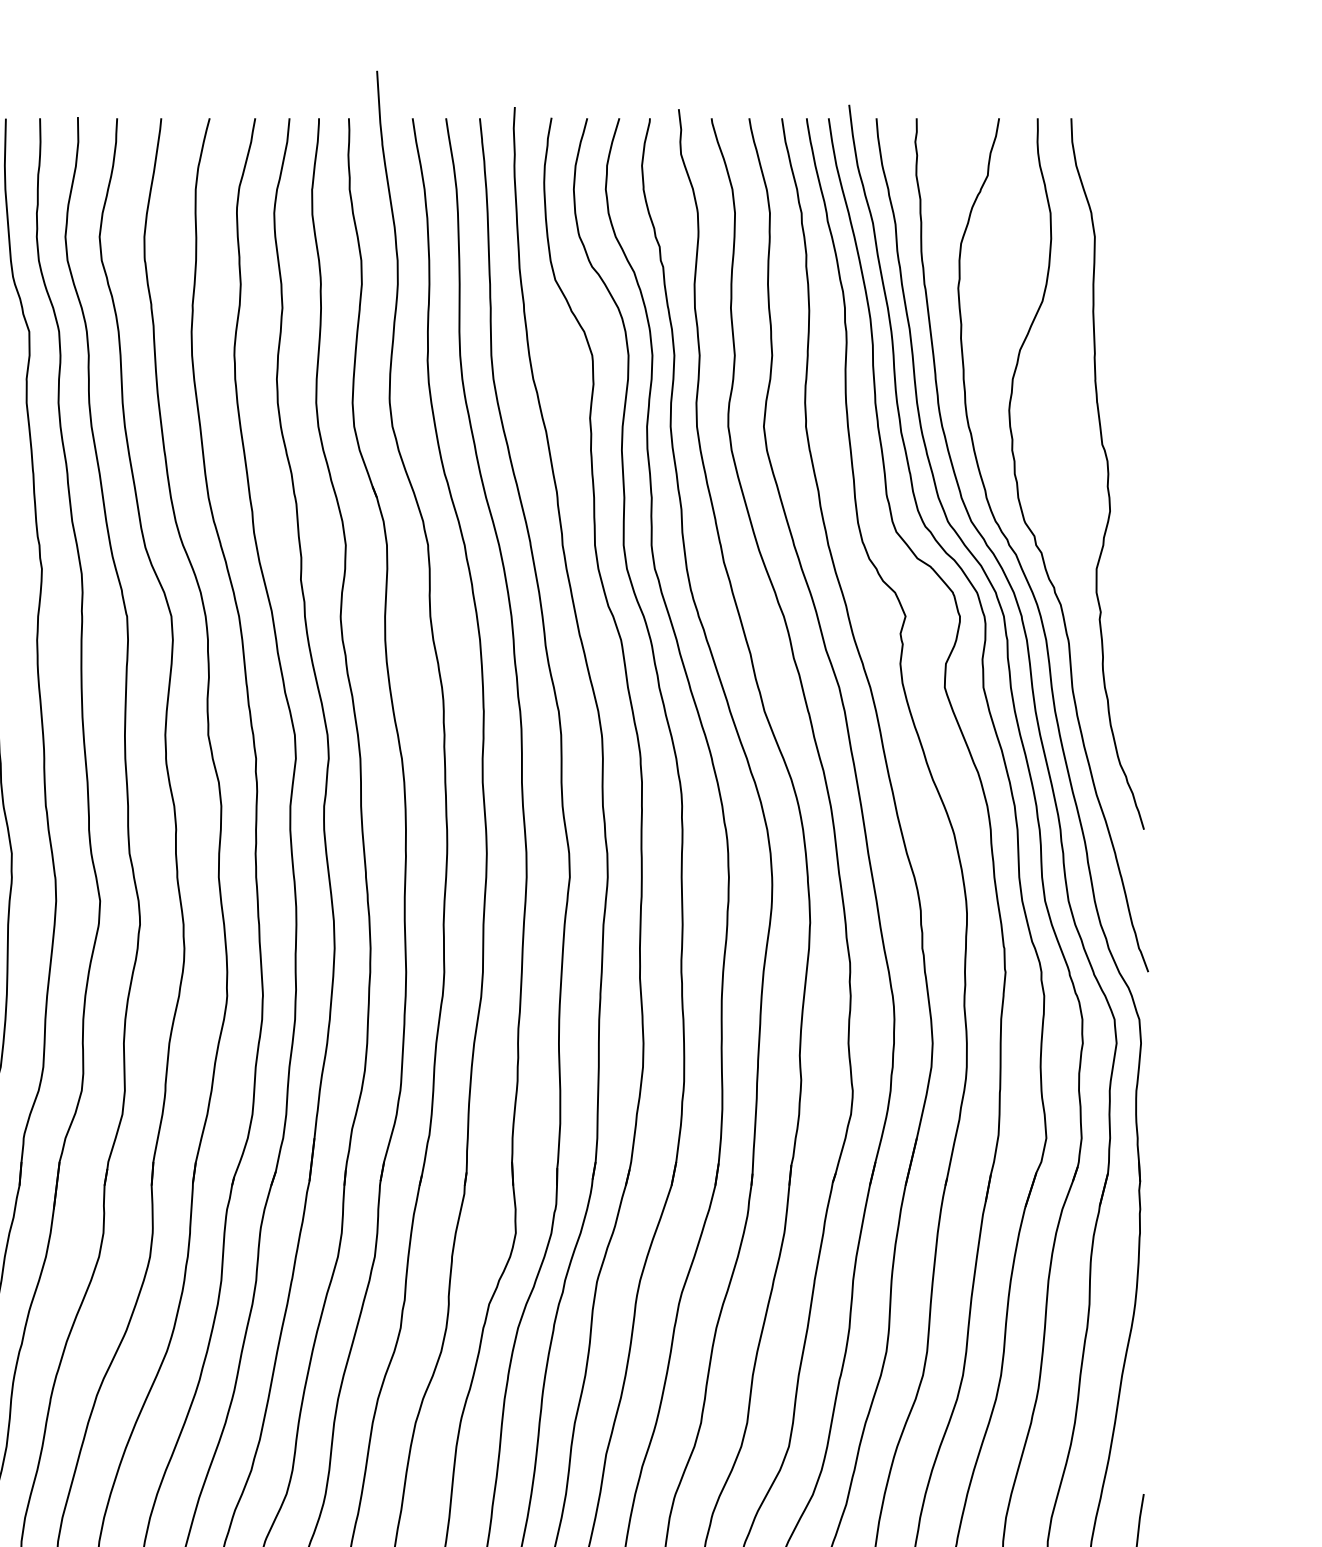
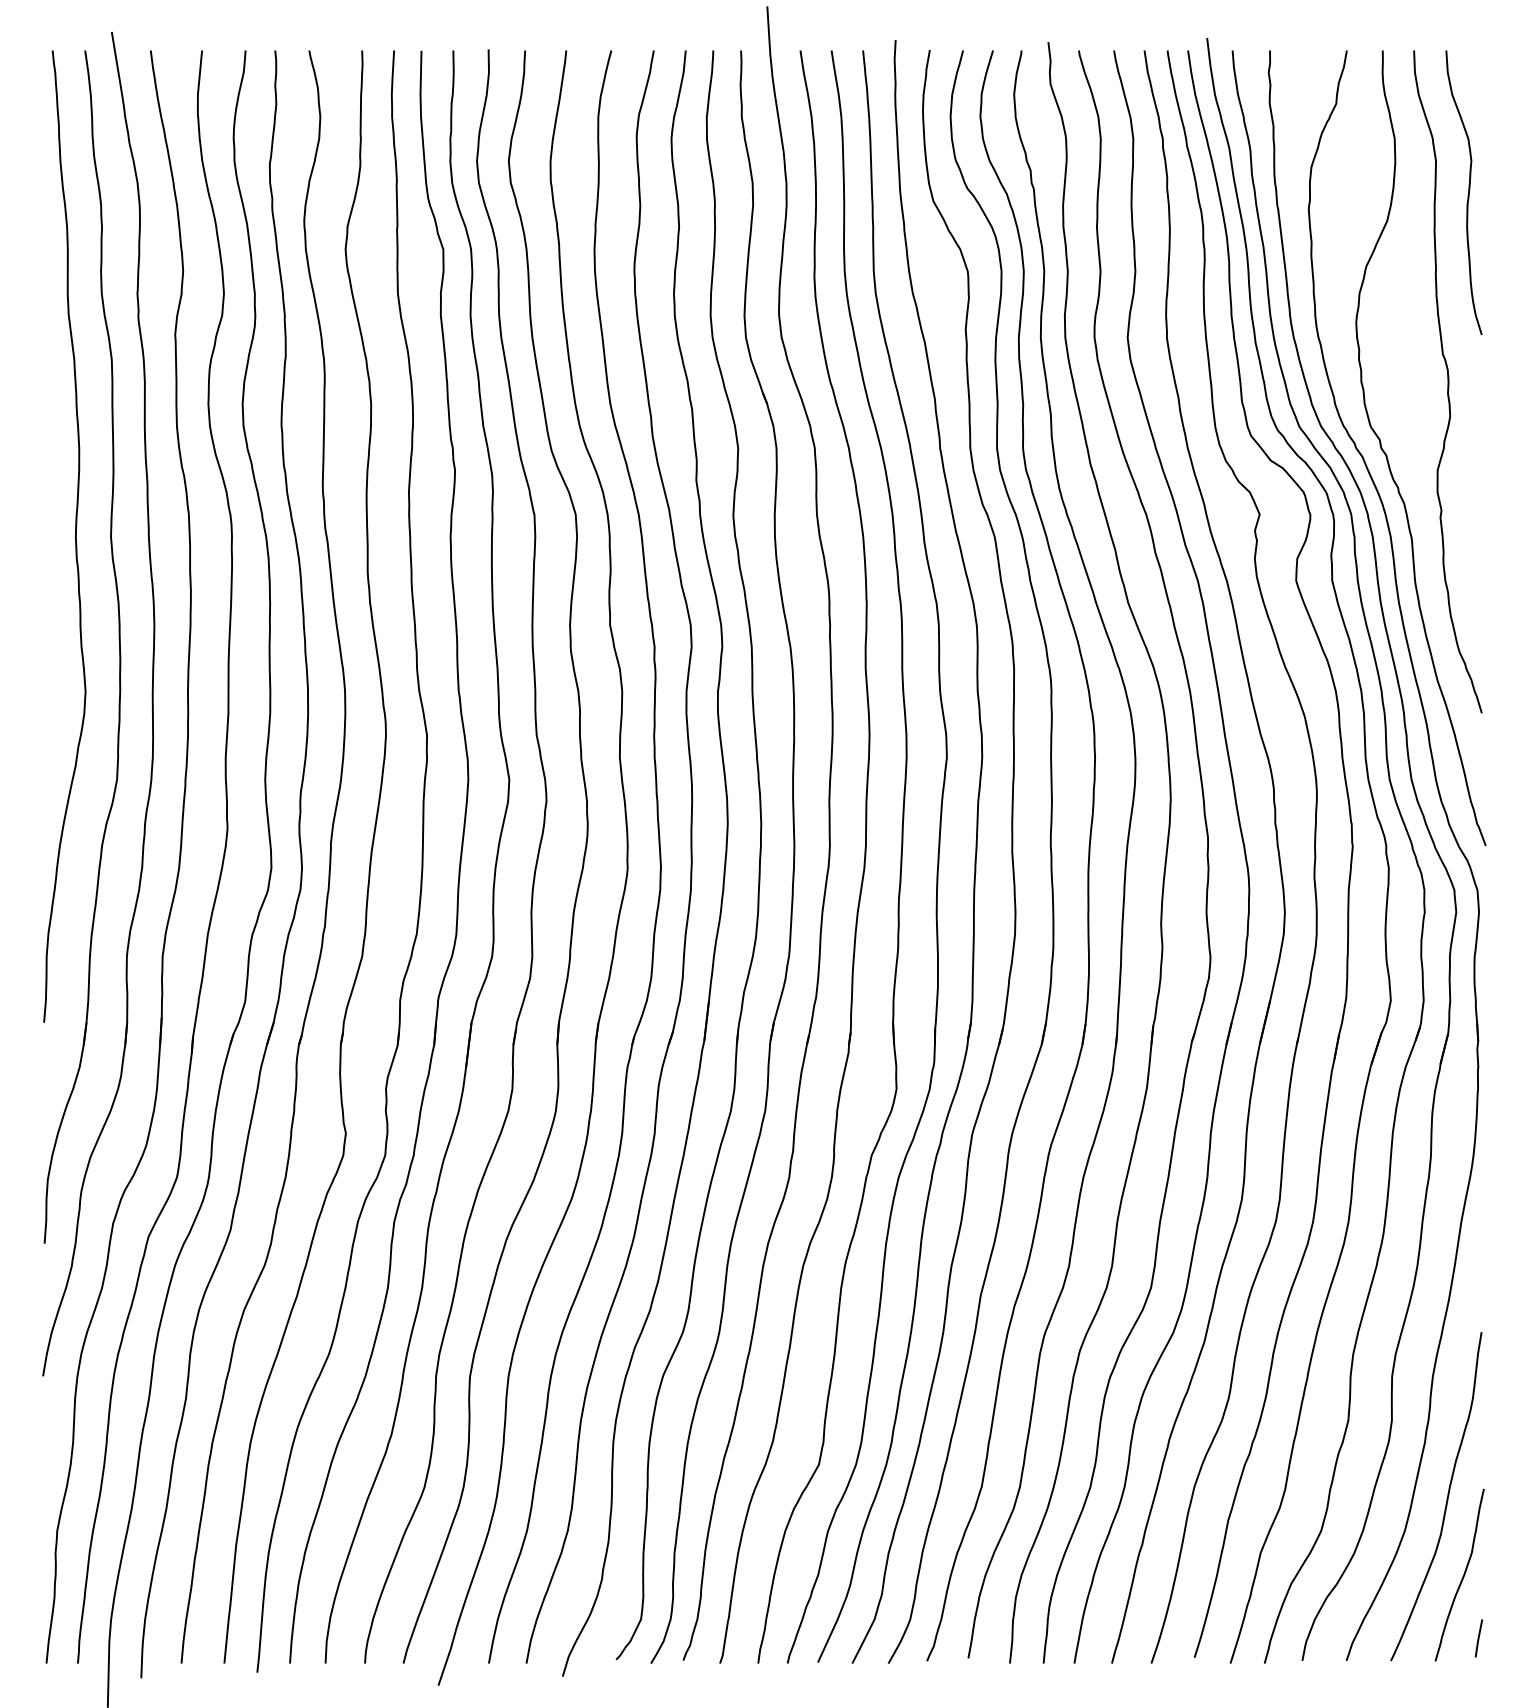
curve: (1128, 272) -> (1467, 194), added

